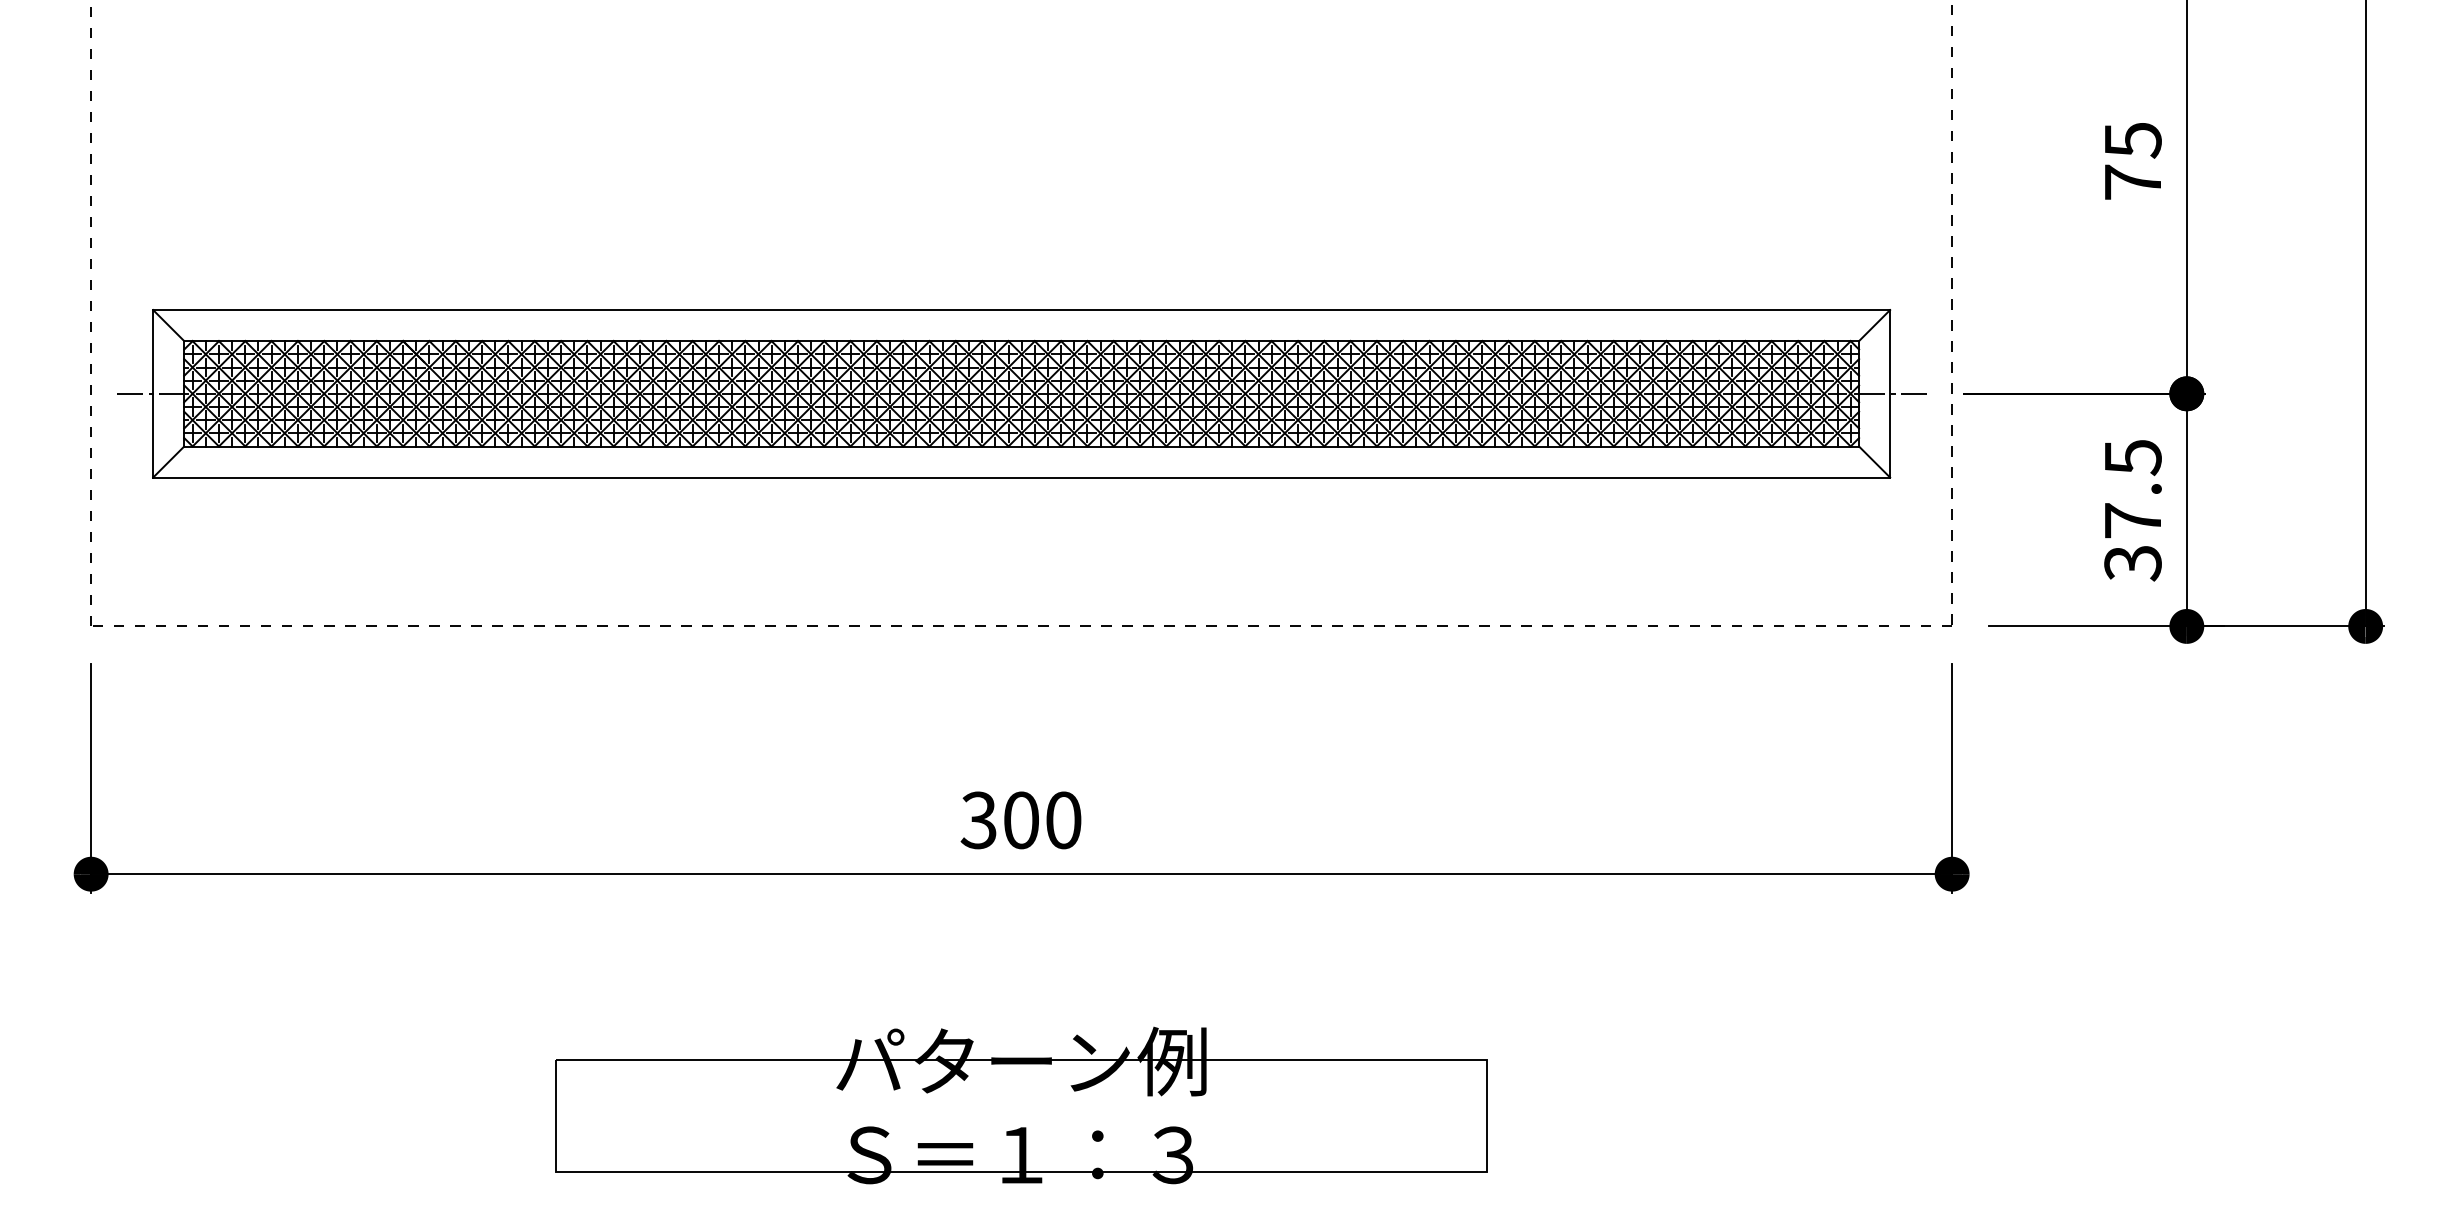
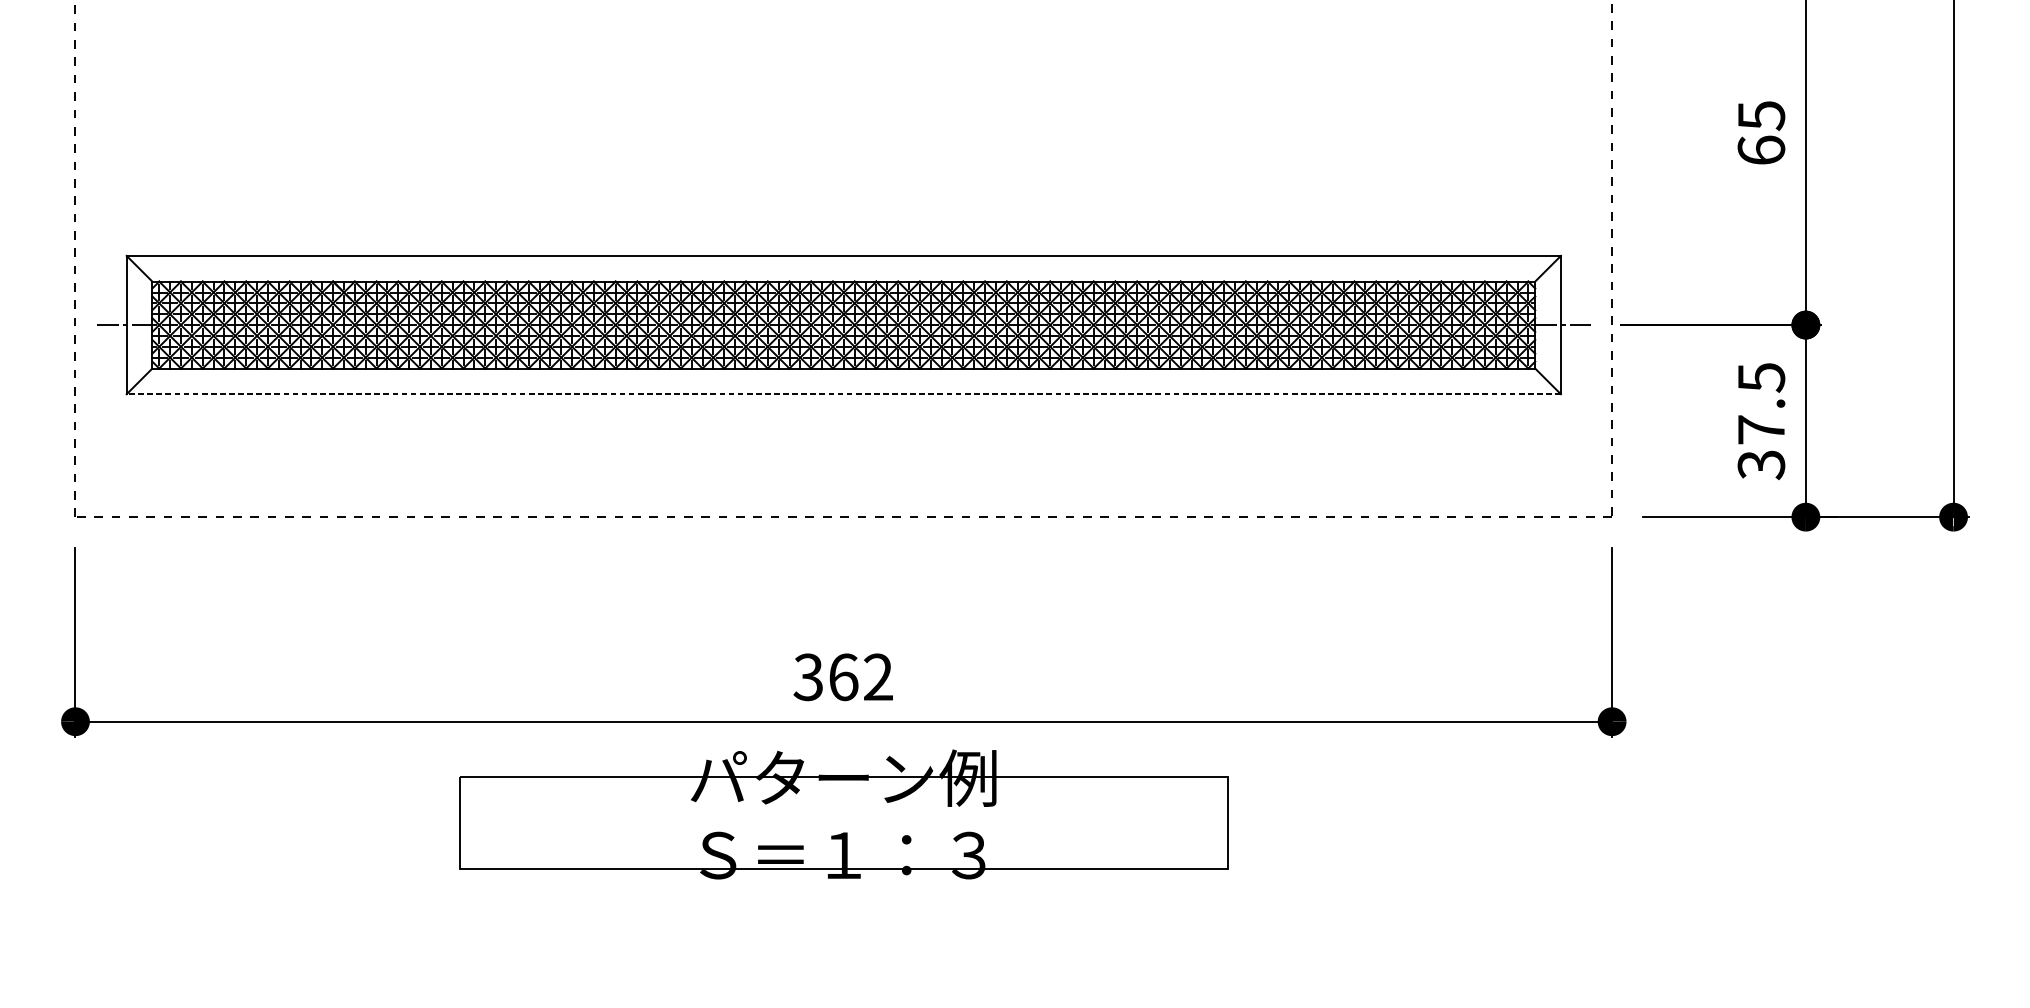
text: (2132, 181) -> (1761, 149), 75 -> 65
line: (1021, 477) -> (843, 394), solid -> dashed
text: (1042, 820) -> (861, 677), 300 -> 362
part: (1021, 1105) -> (843, 814), moved

